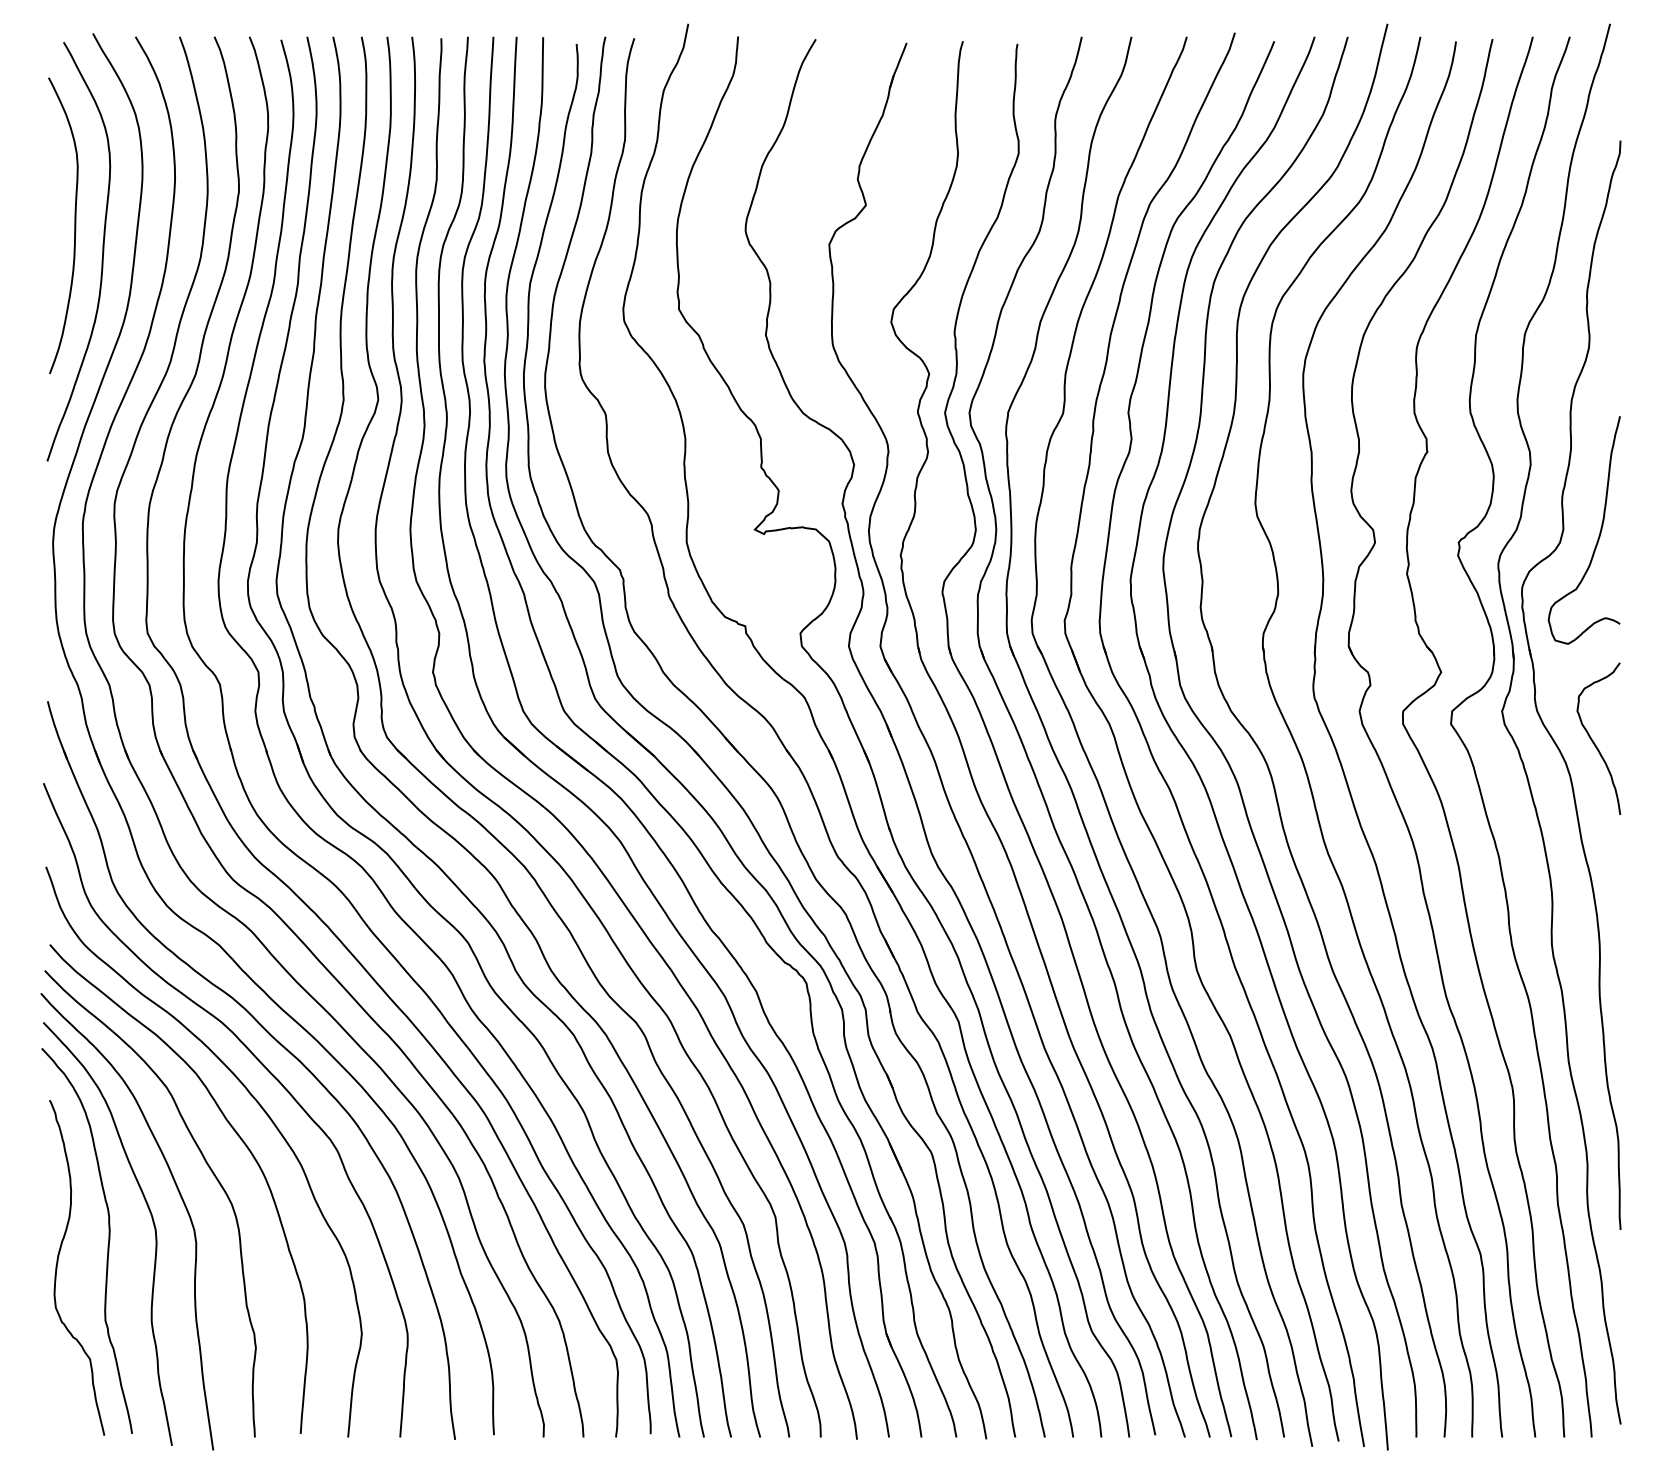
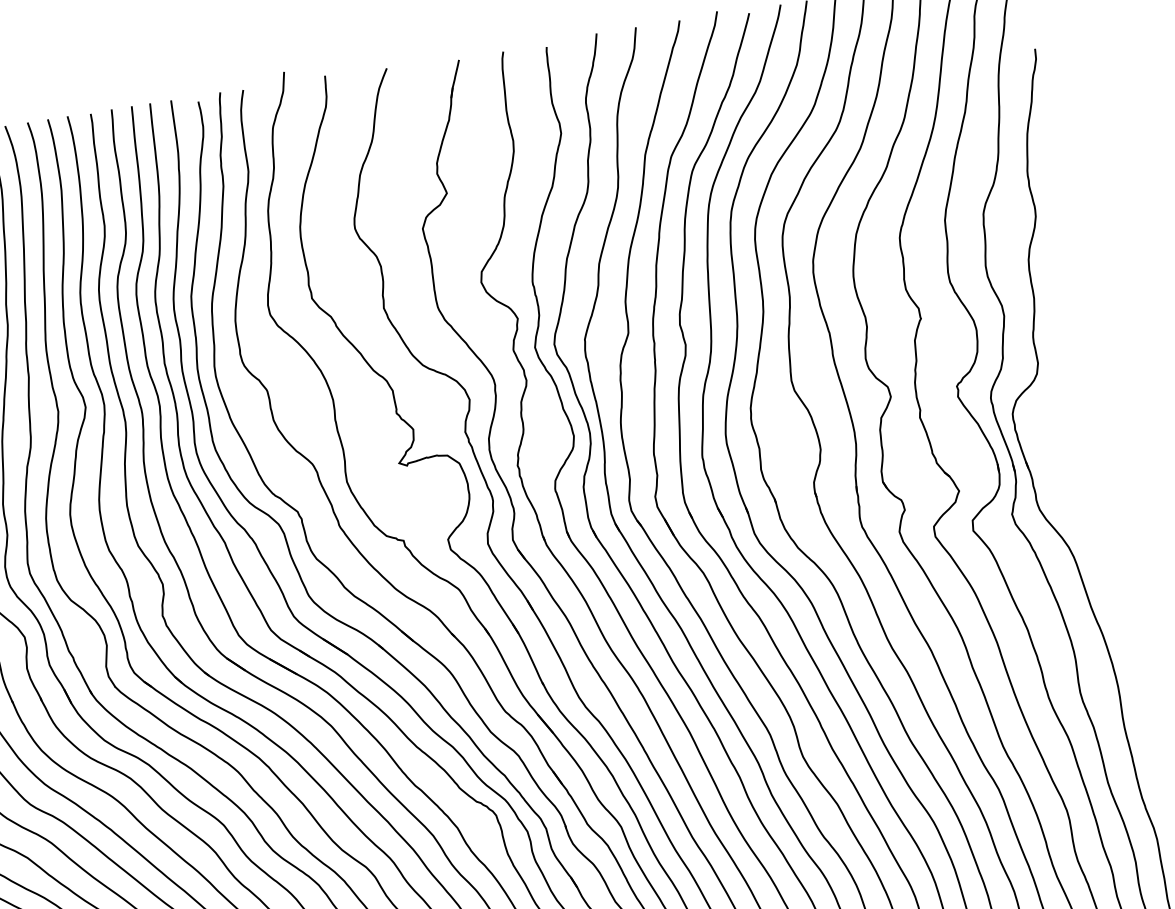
curve: (1598, 535) -> (1066, 363), removed
curve: (1593, 740) -> (1087, 526), removed

